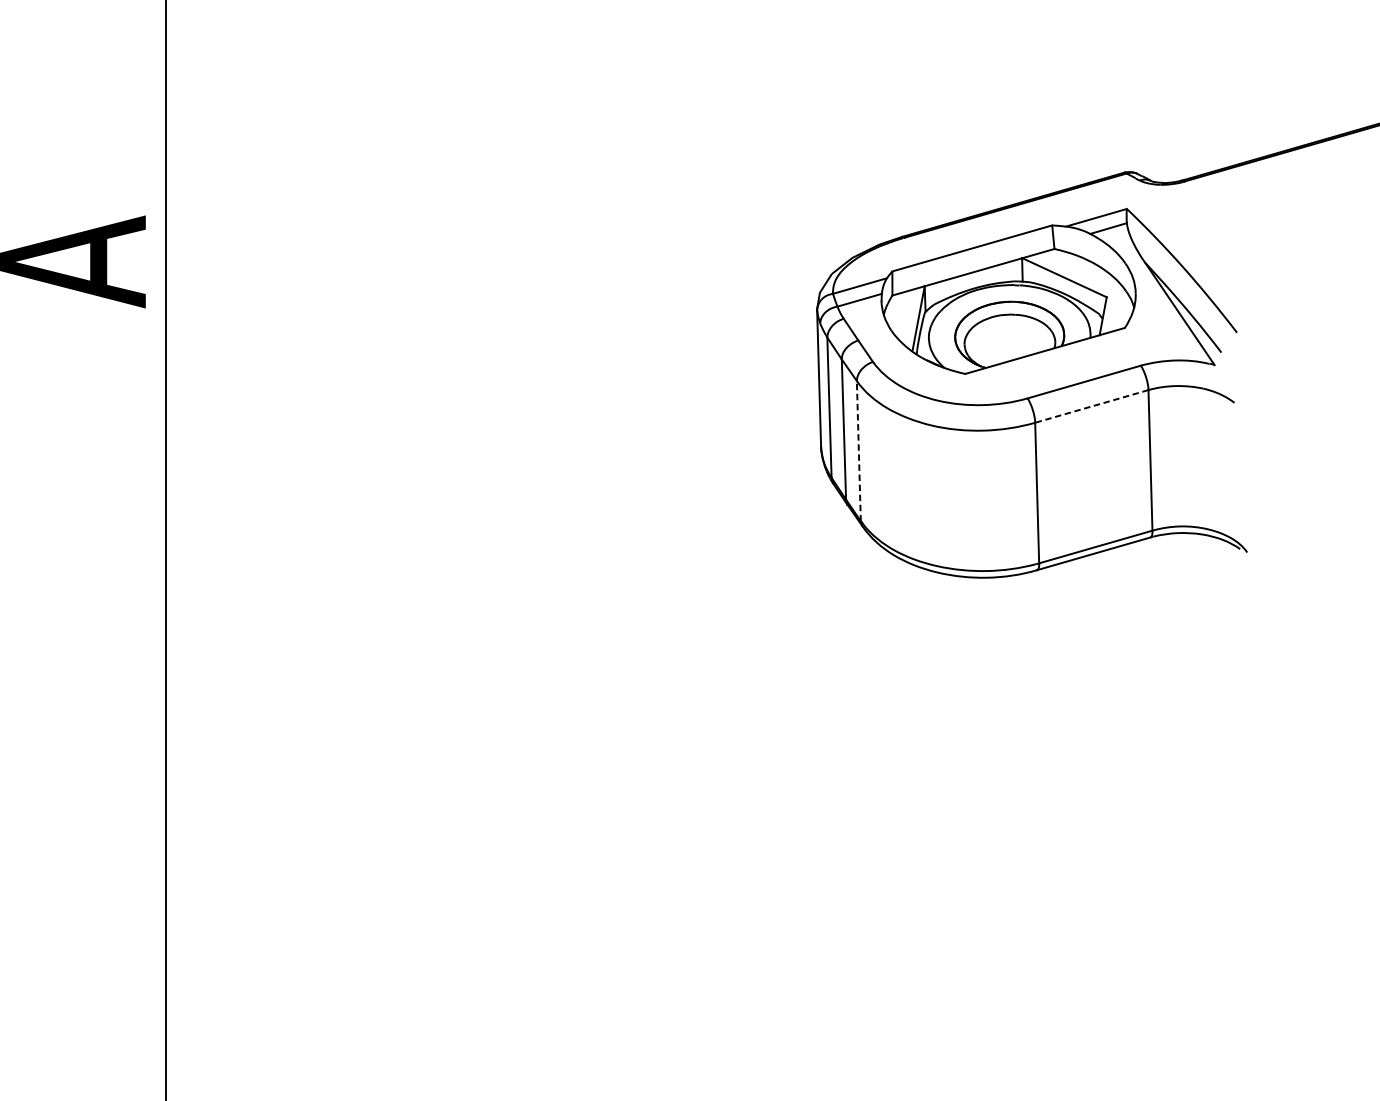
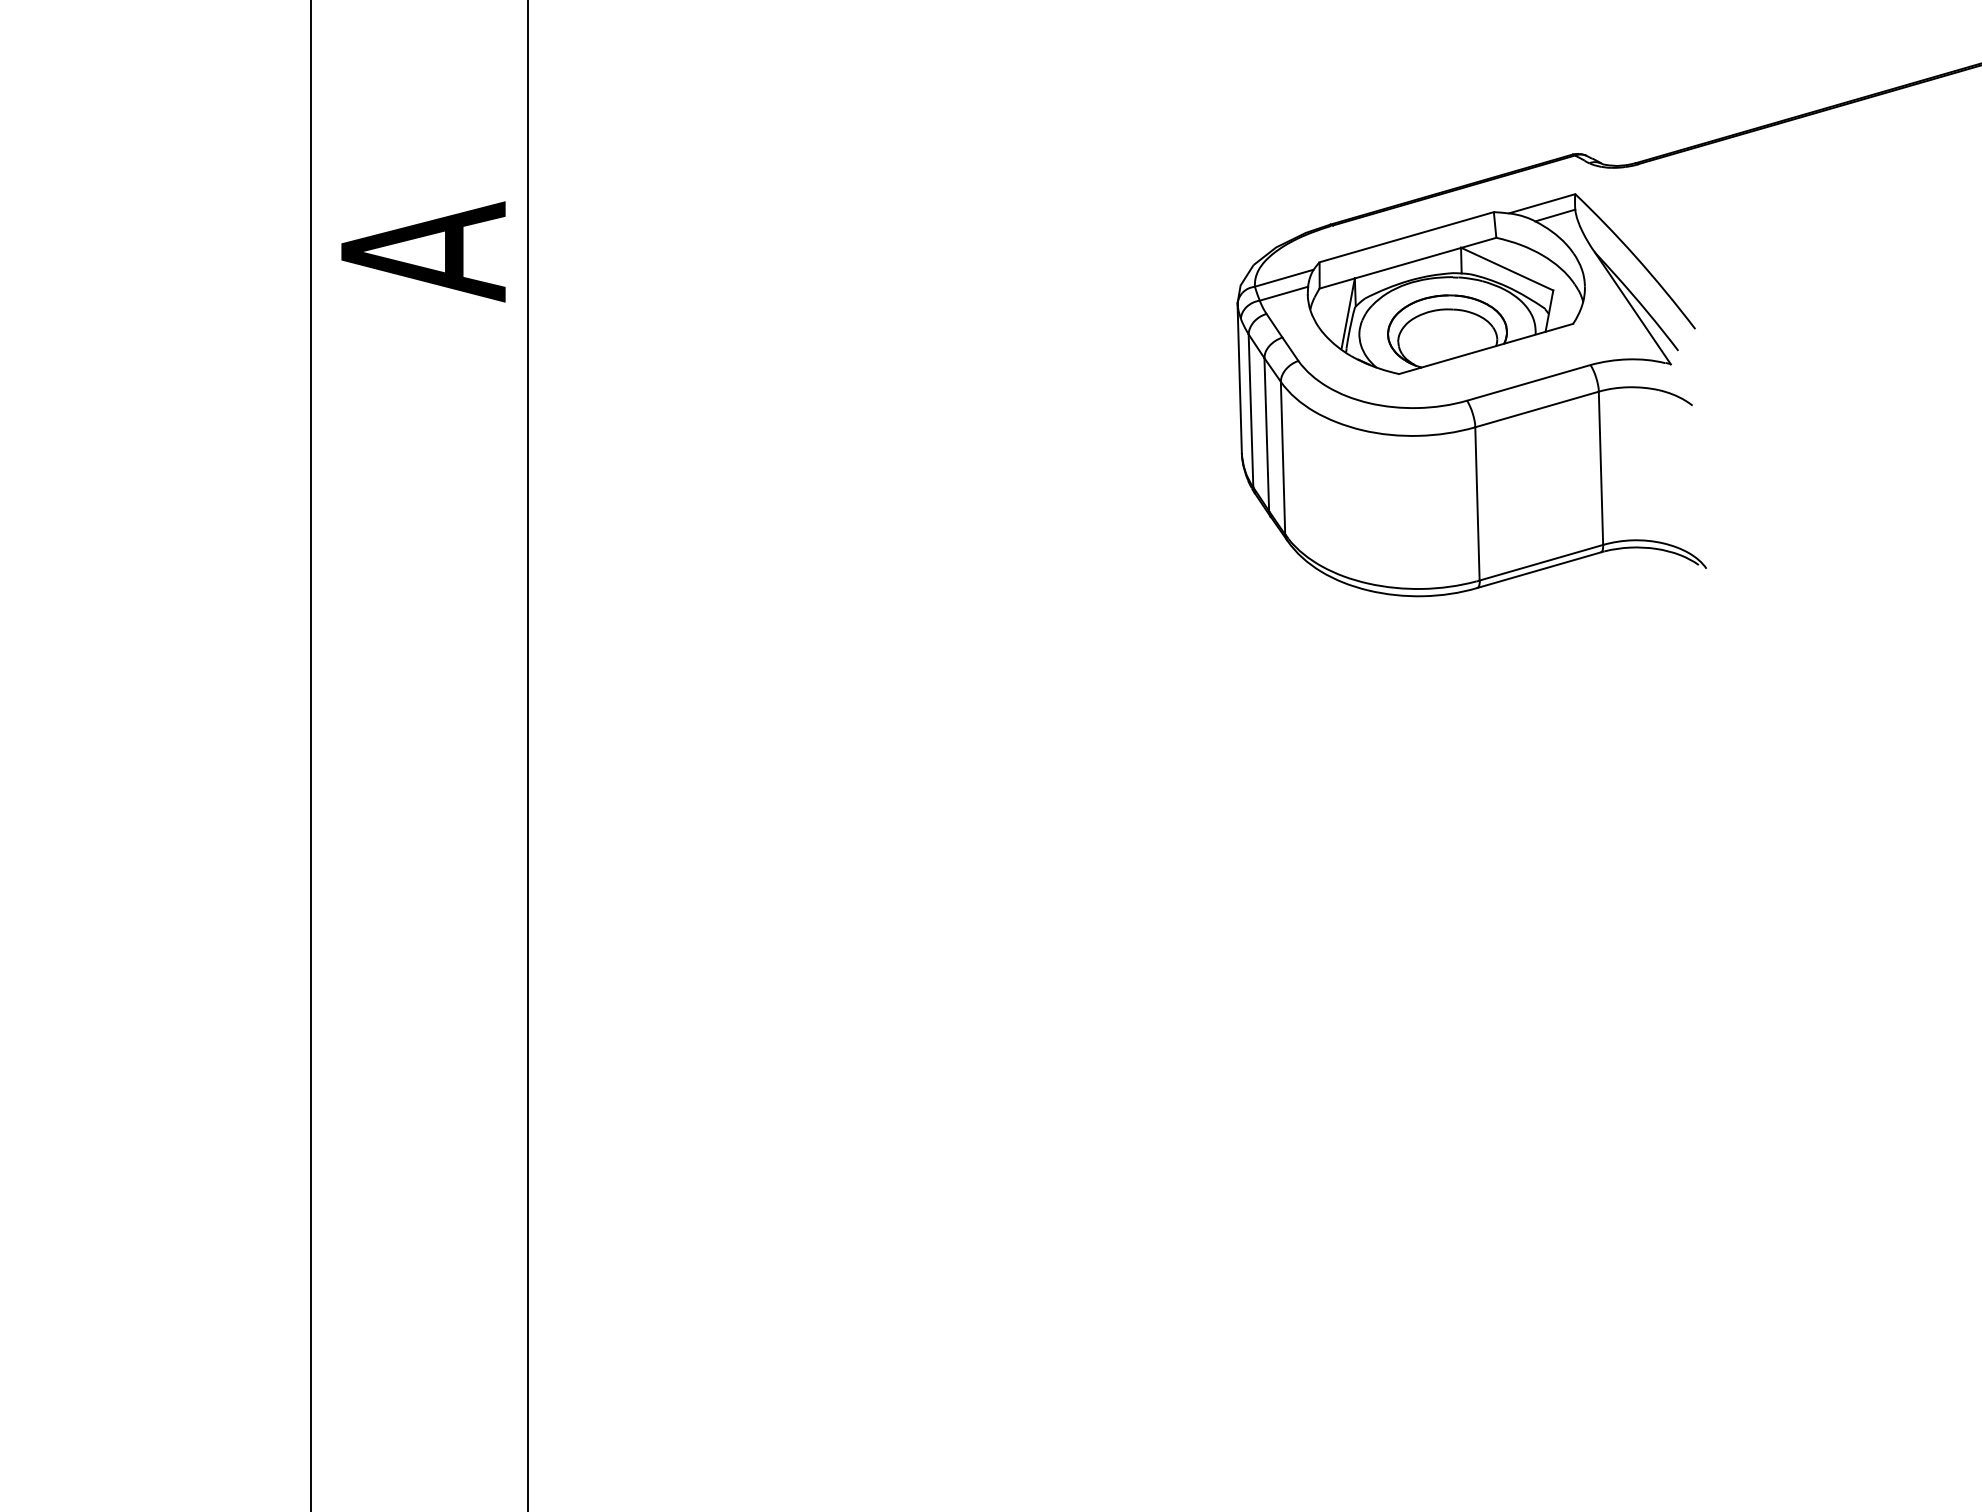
line: (1091, 406) -> (1536, 409), dashed -> solid
line: (859, 450) -> (1283, 457), dashed -> solid

